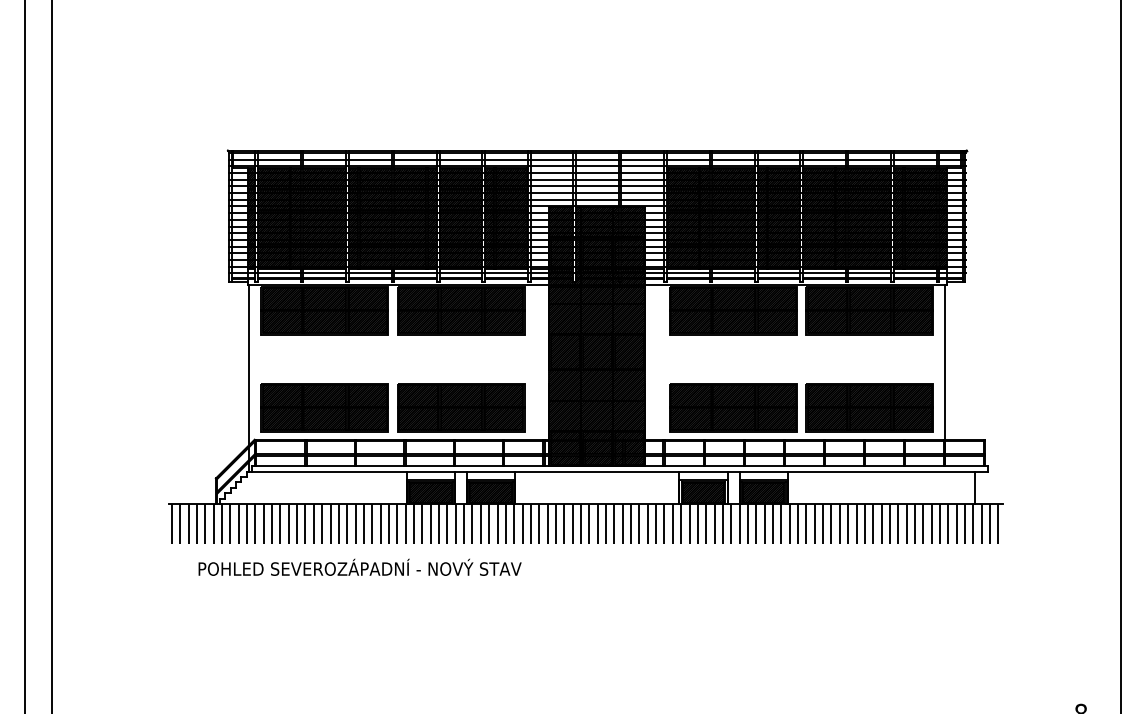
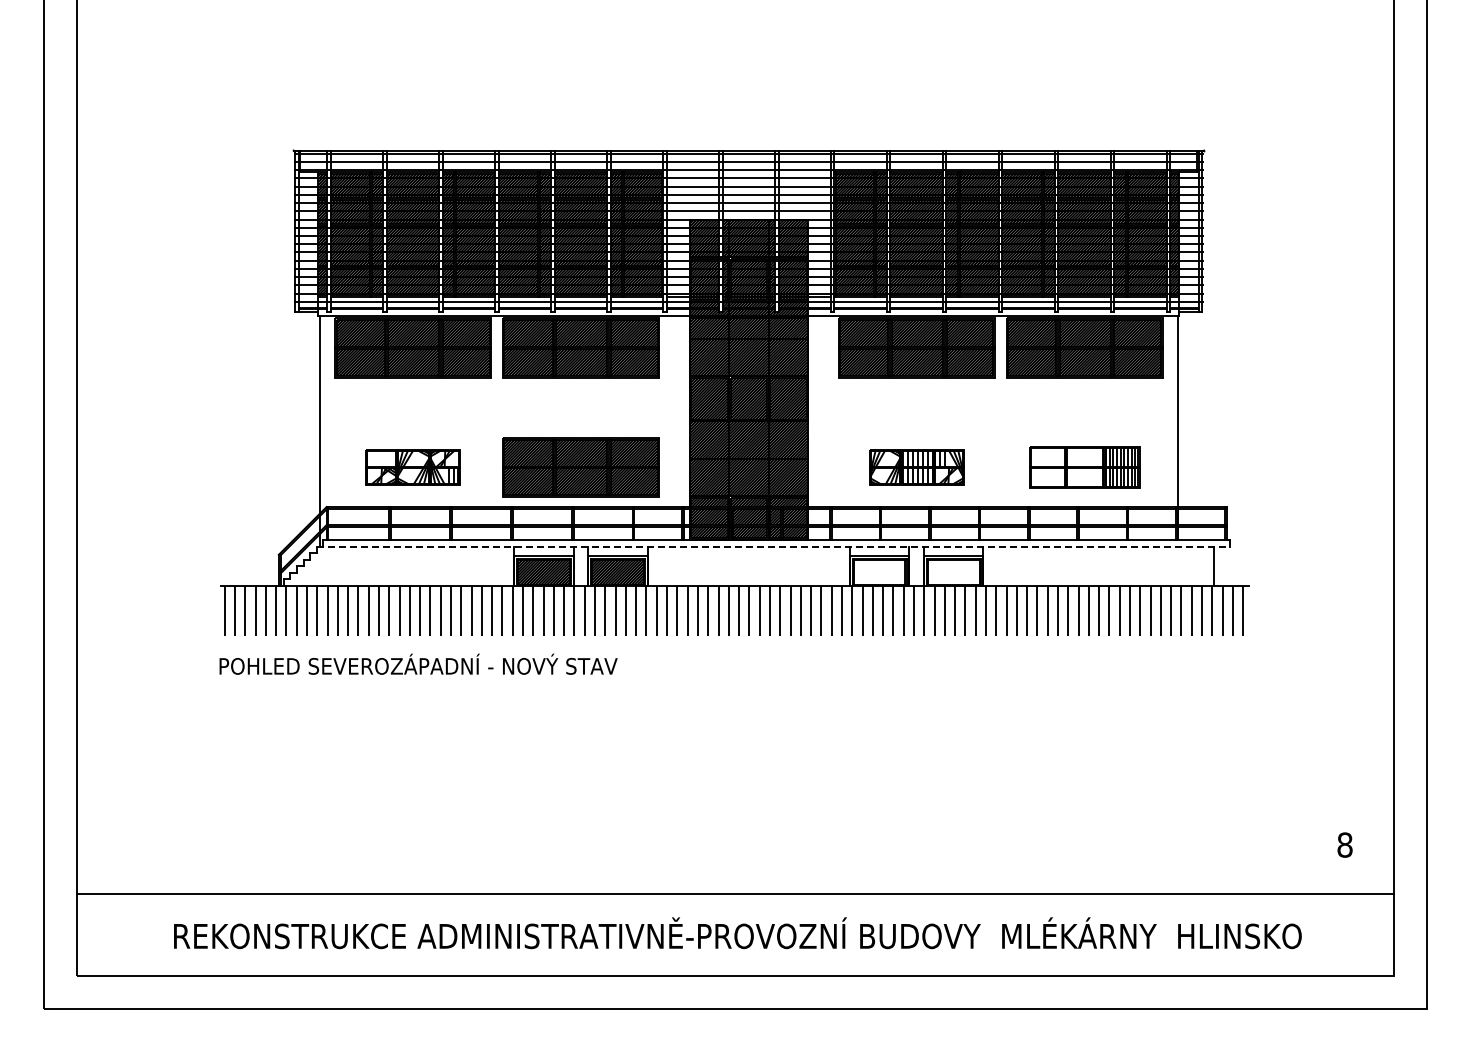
part: (324, 407) -> (412, 467), size x0.6
part: (733, 407) -> (916, 467), size x0.6
part: (869, 407) -> (1084, 467), size x0.7
line: (617, 471) -> (773, 546), solid -> dashed
hatch: (703, 492) -> (879, 572), removed
hatch: (763, 492) -> (953, 572), removed
text: (360, 566) -> (418, 663), moved

